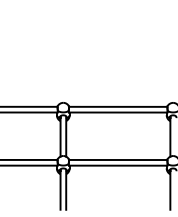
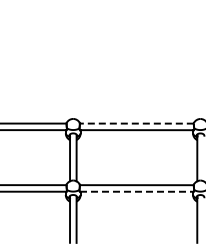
line: (117, 106) -> (136, 123), solid -> dashed
line: (117, 165) -> (136, 191), solid -> dashed

